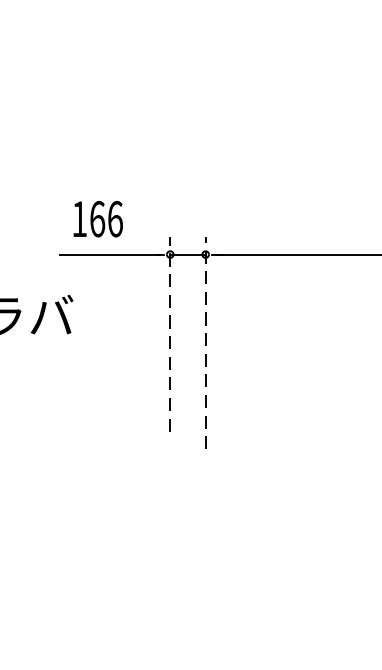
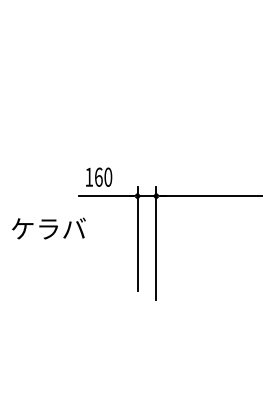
text: (115, 217) -> (108, 176), 166 -> 160
line: (170, 334) -> (137, 238), dashed -> solid
line: (205, 343) -> (156, 243), dashed -> solid

